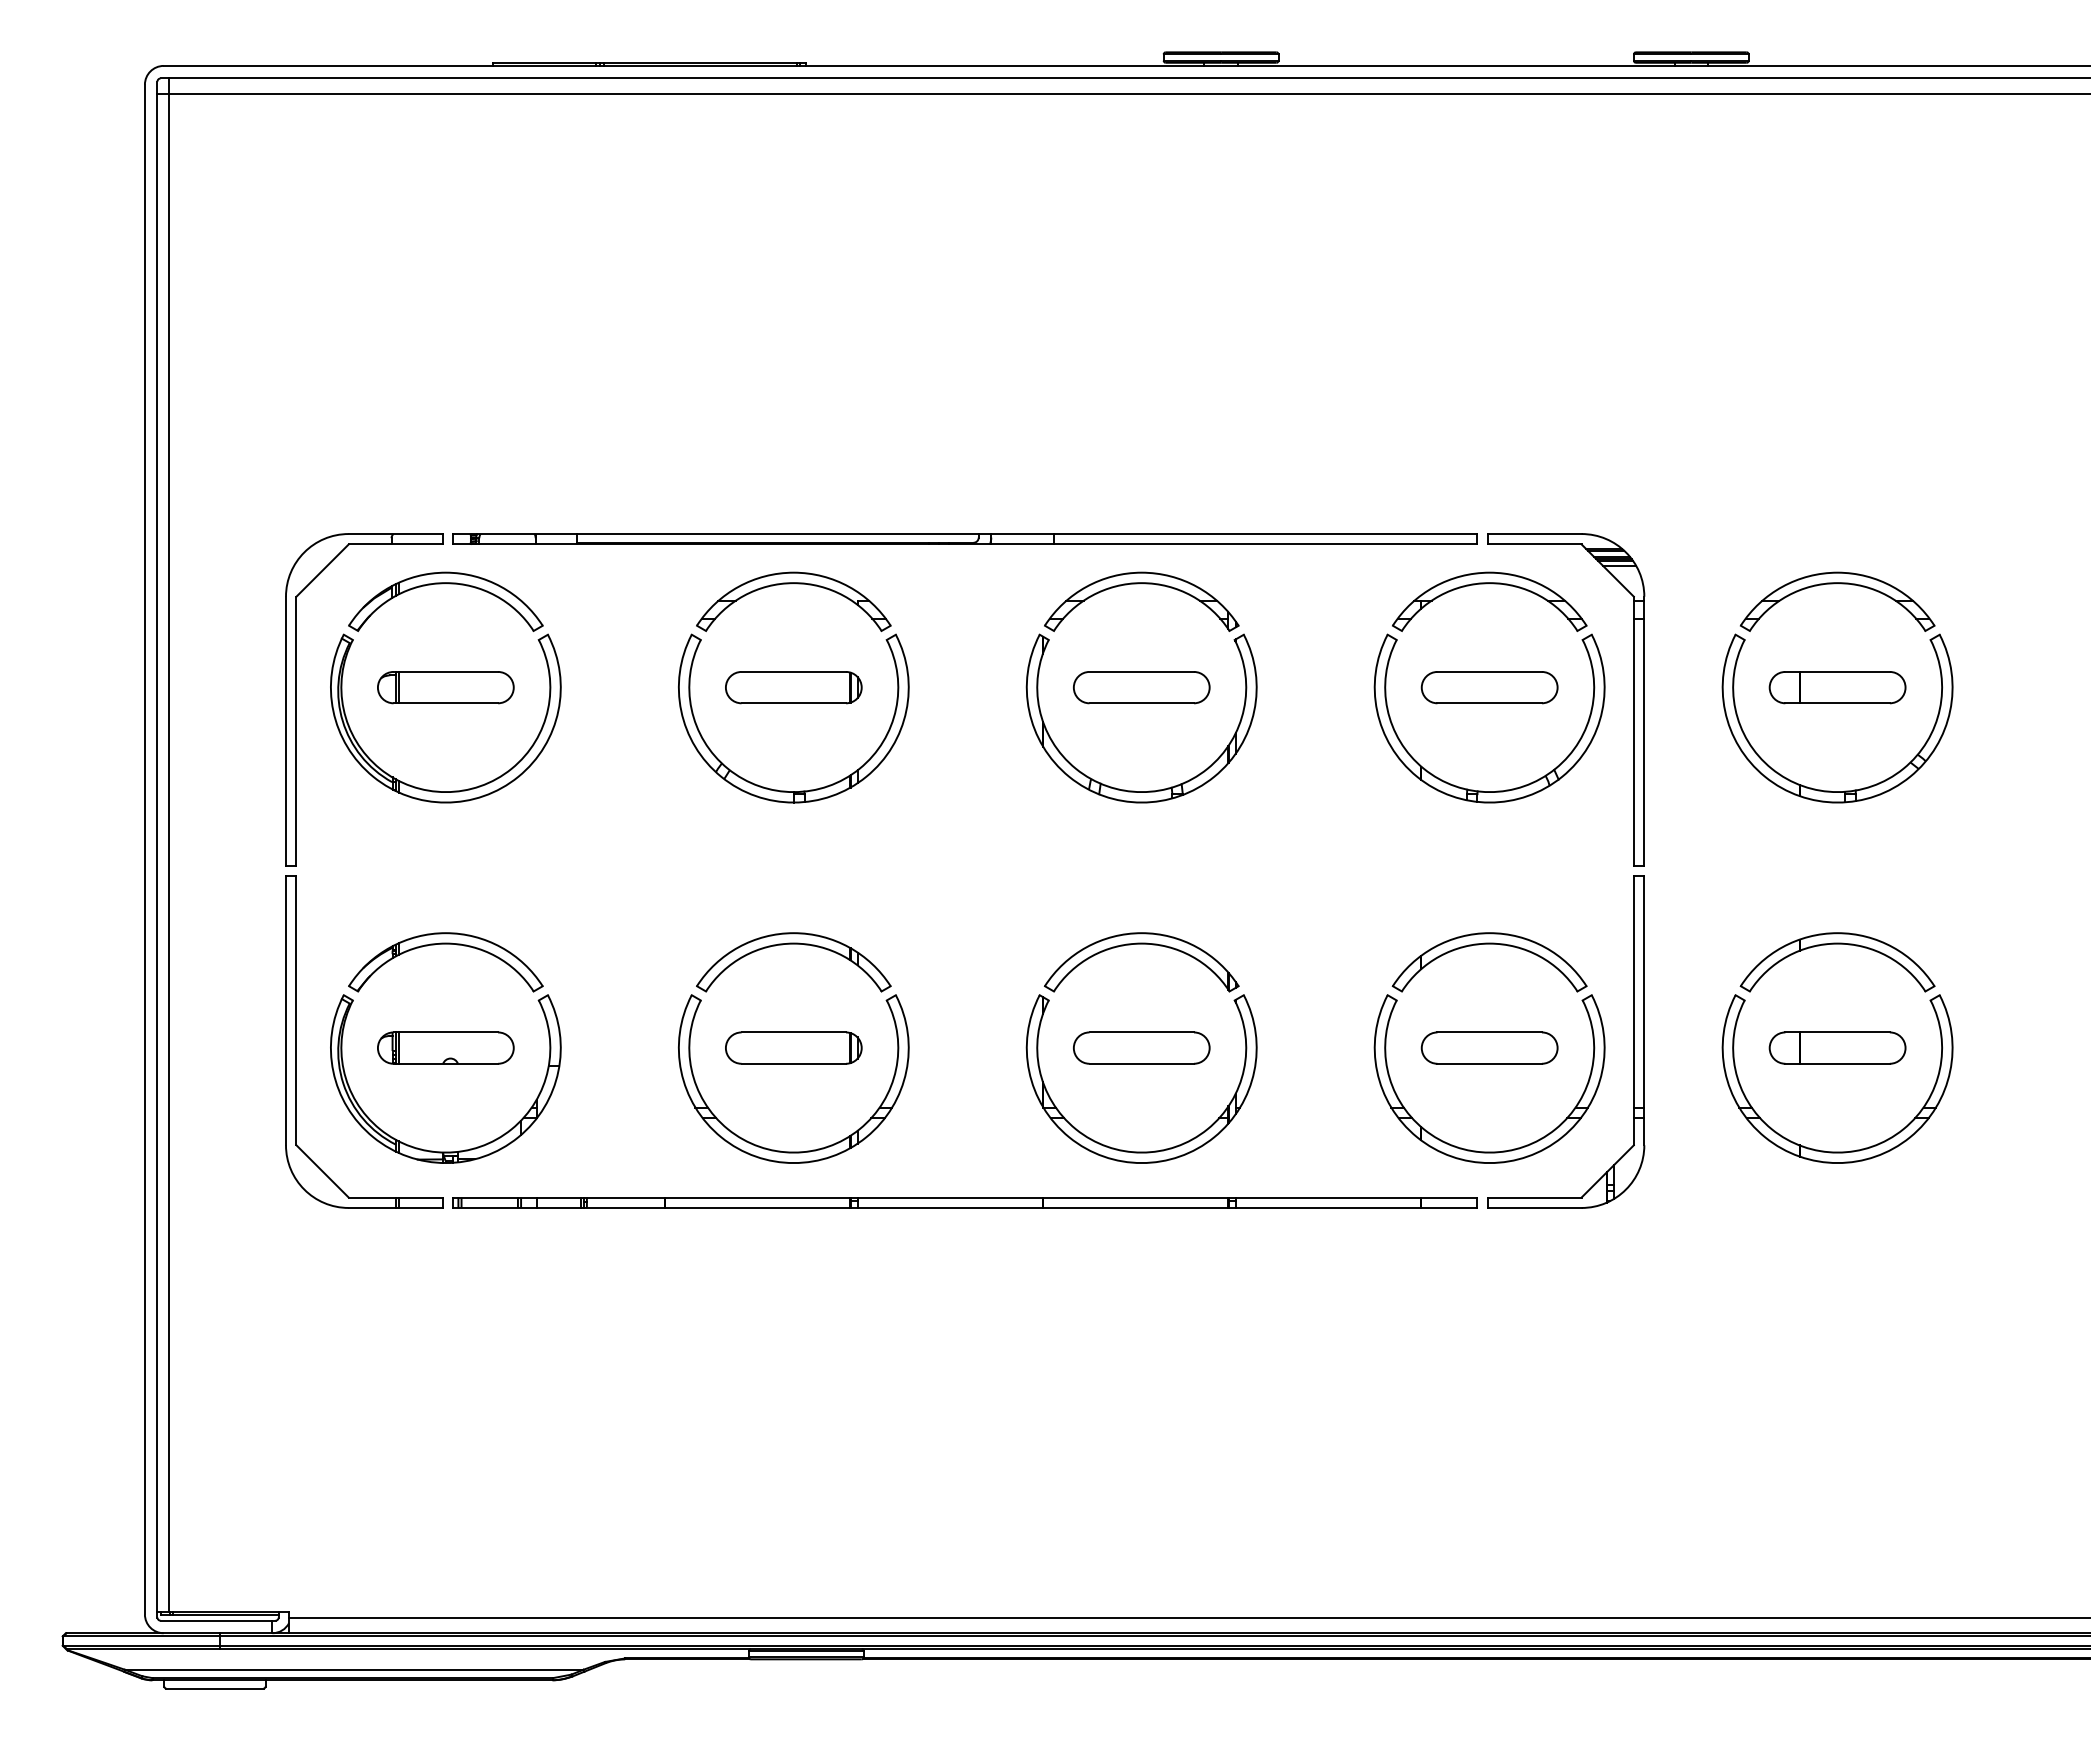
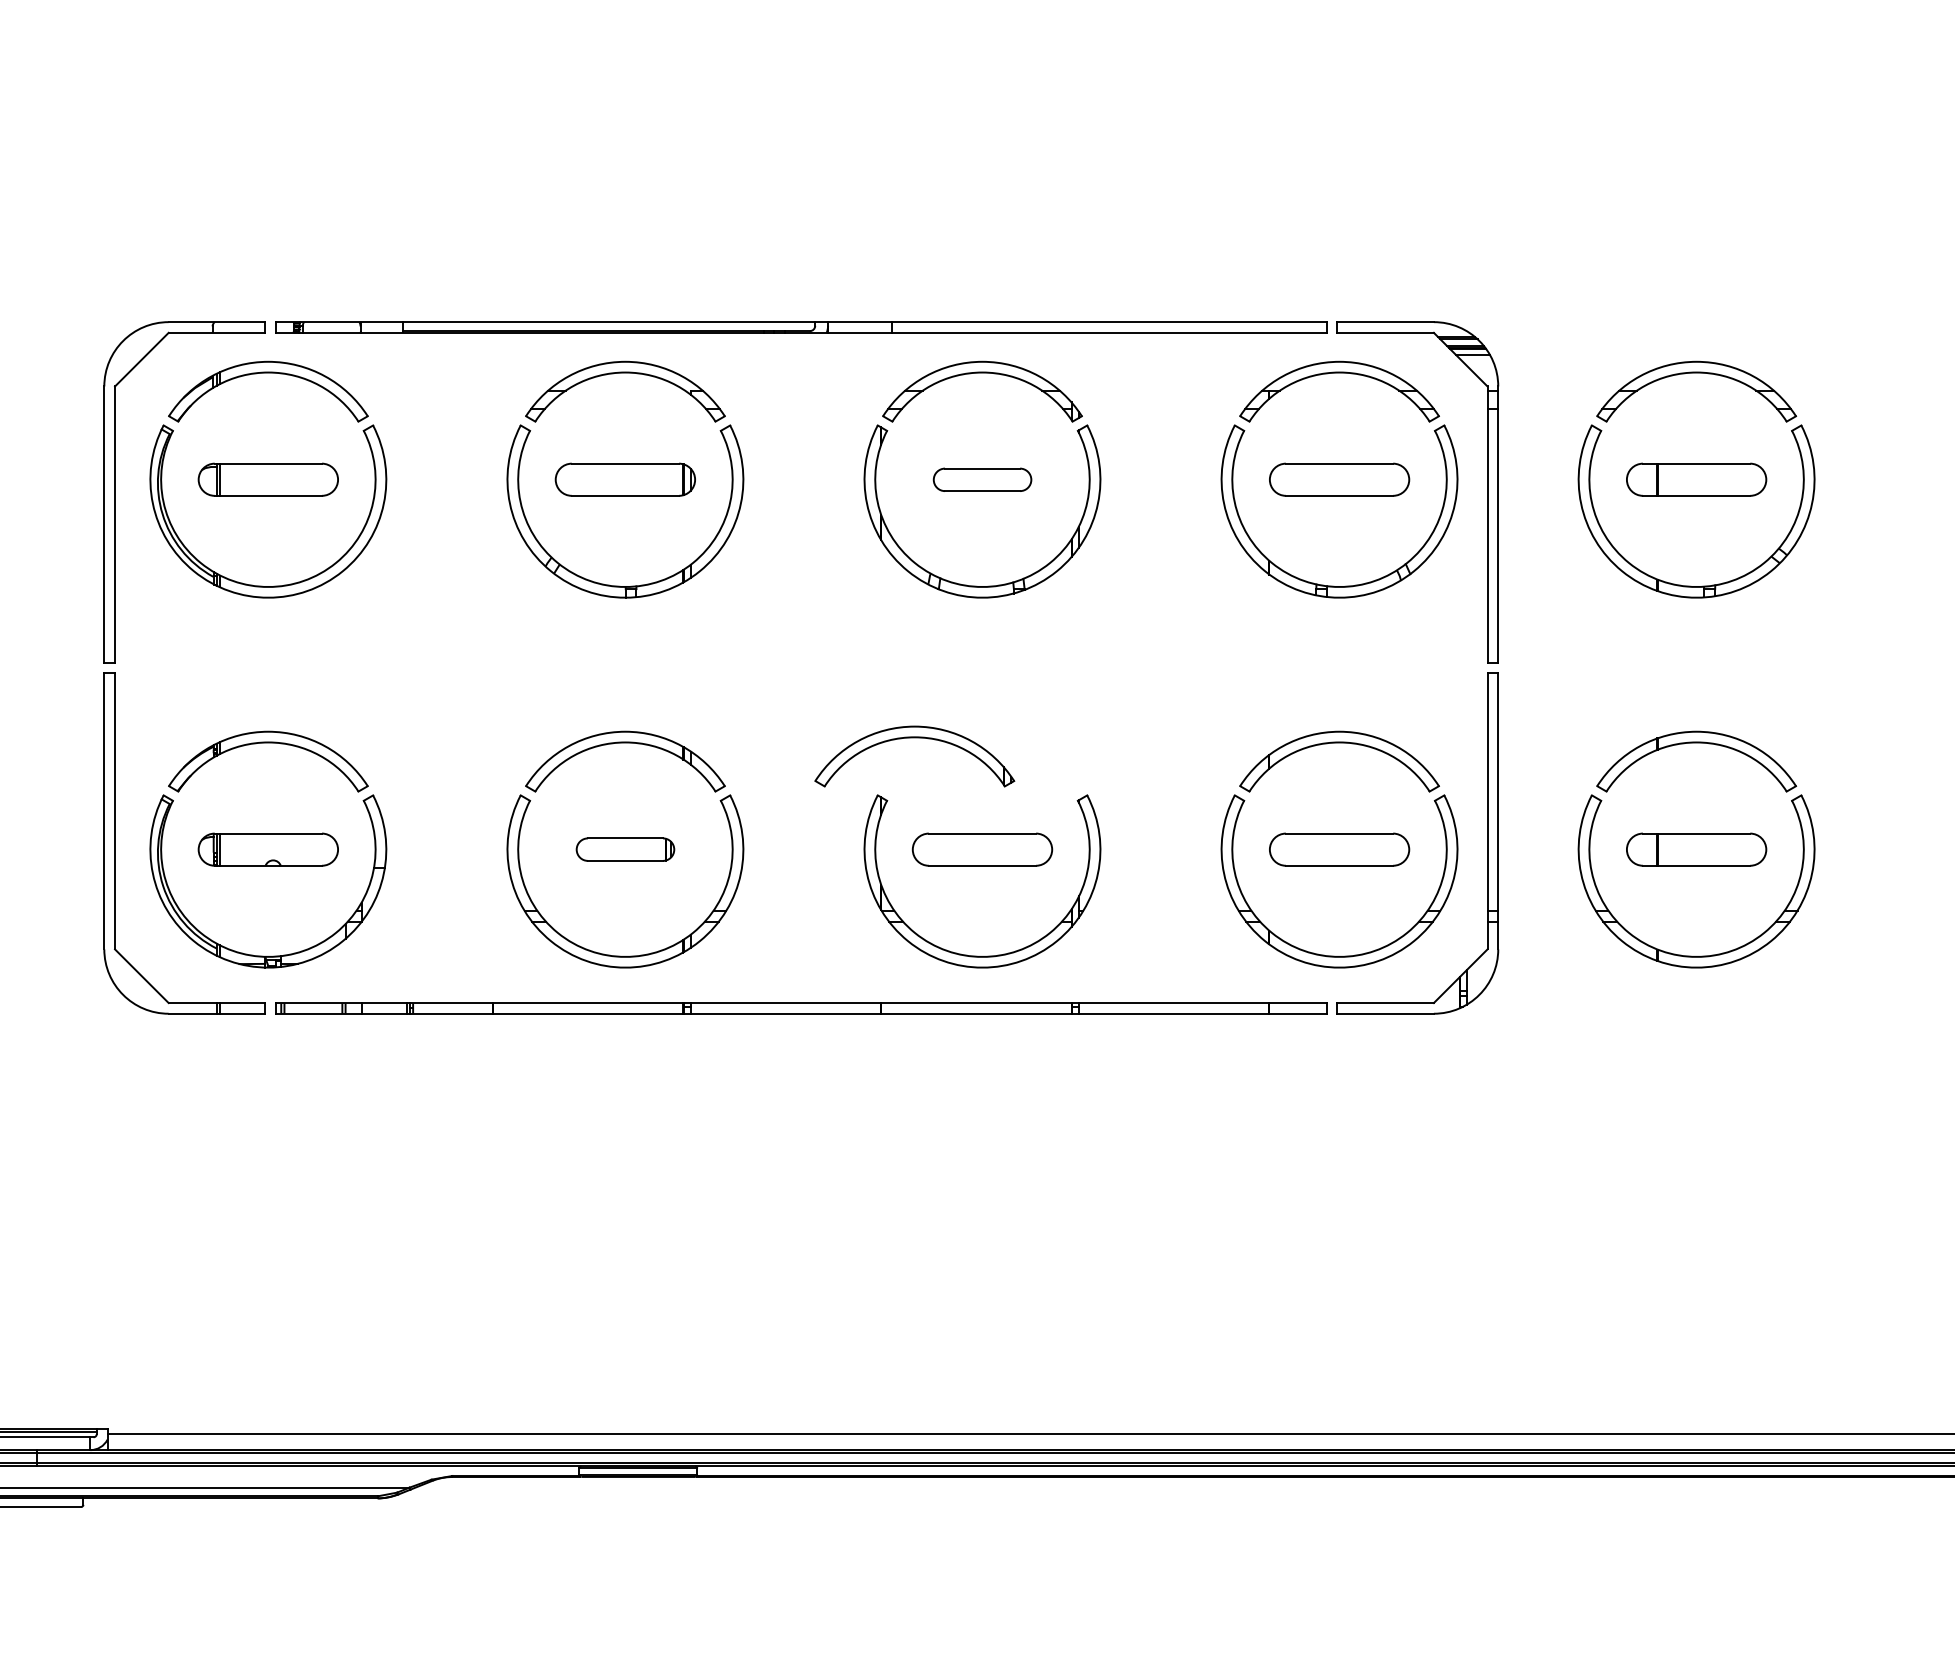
part: (1141, 687) -> (982, 479), size x0.7
part: (1141, 944) -> (914, 738), moved
part: (793, 1047) -> (625, 849), size x0.7

